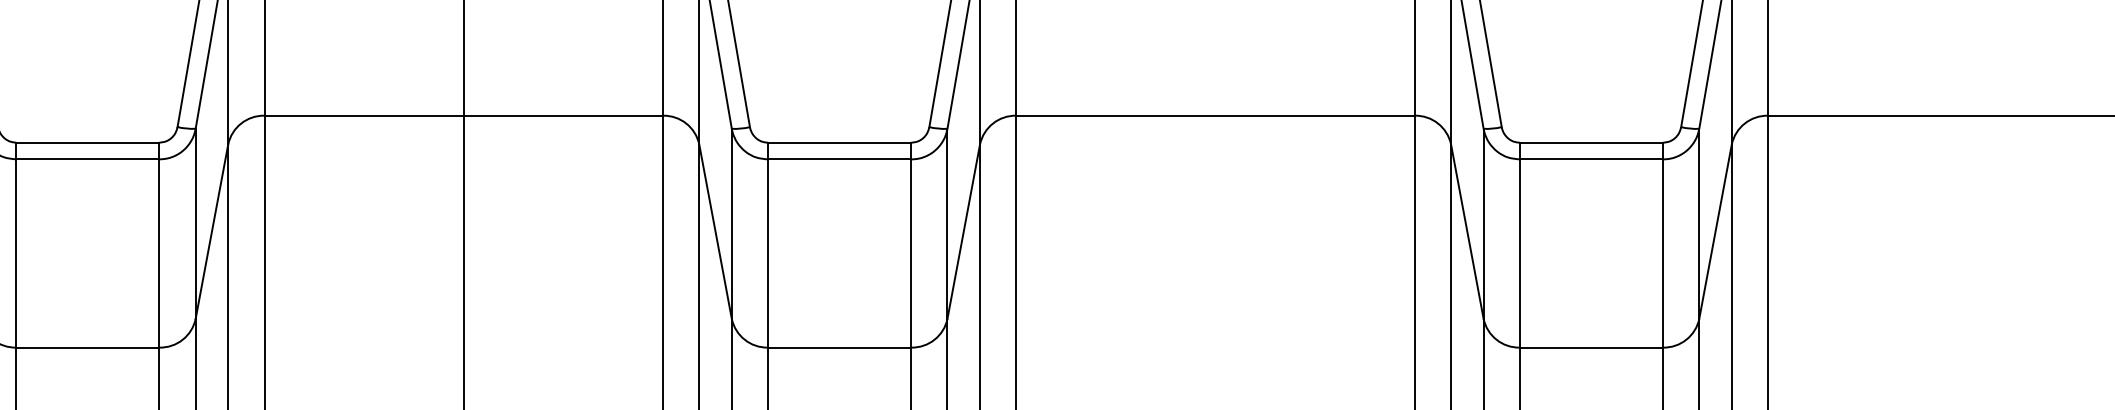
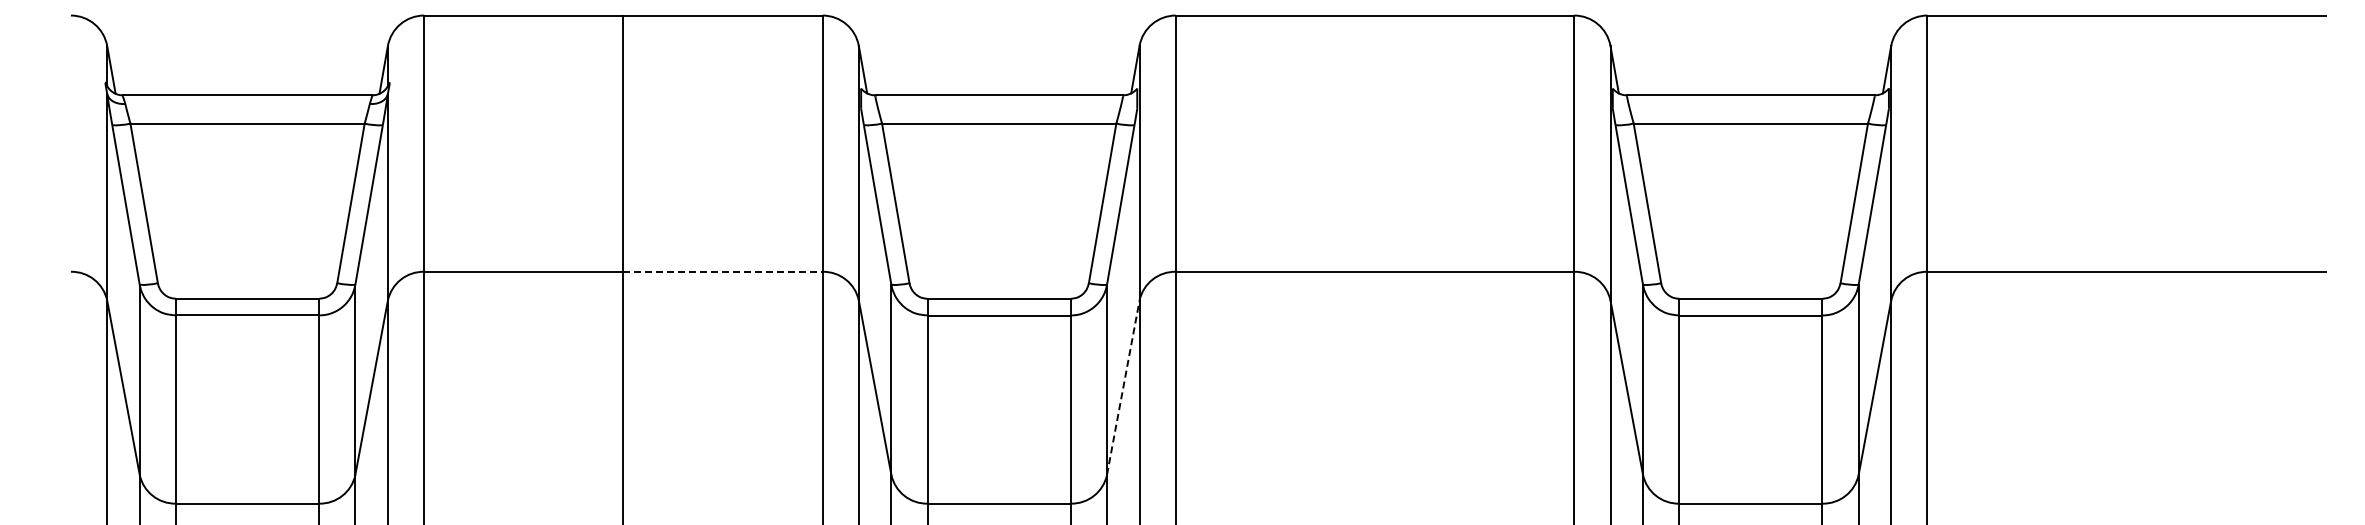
line: (562, 115) -> (722, 271), solid -> dashed
line: (963, 231) -> (1123, 387), solid -> dashed

